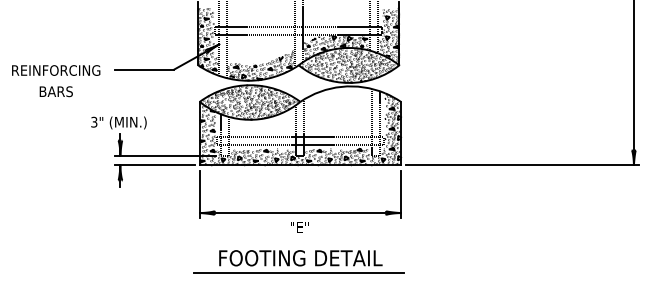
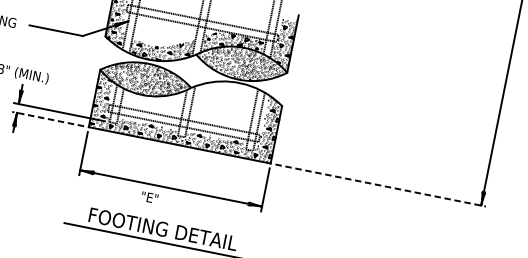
line: (154, 165) -> (47, 119), solid -> dashed
line: (523, 165) -> (381, 185), solid -> dashed
text: (299, 227) -> (149, 197), moved

